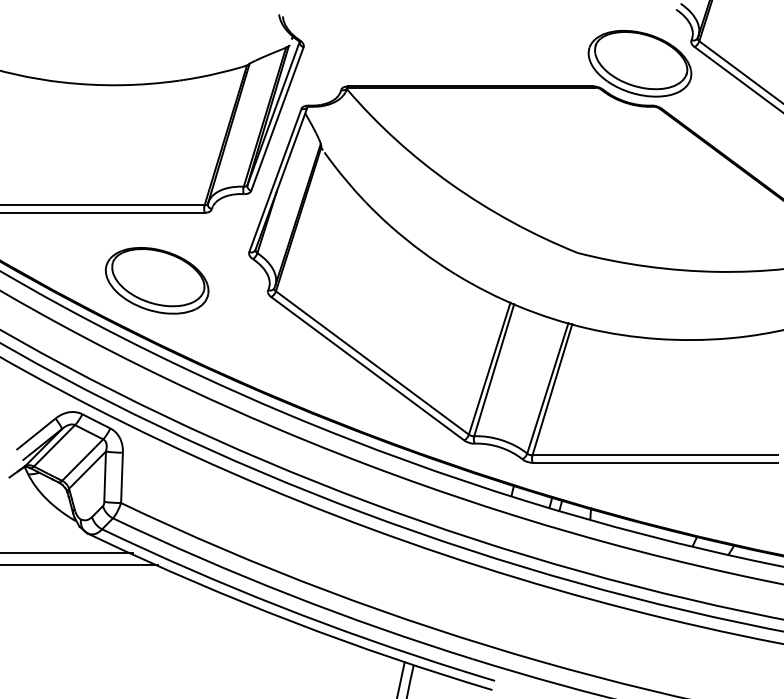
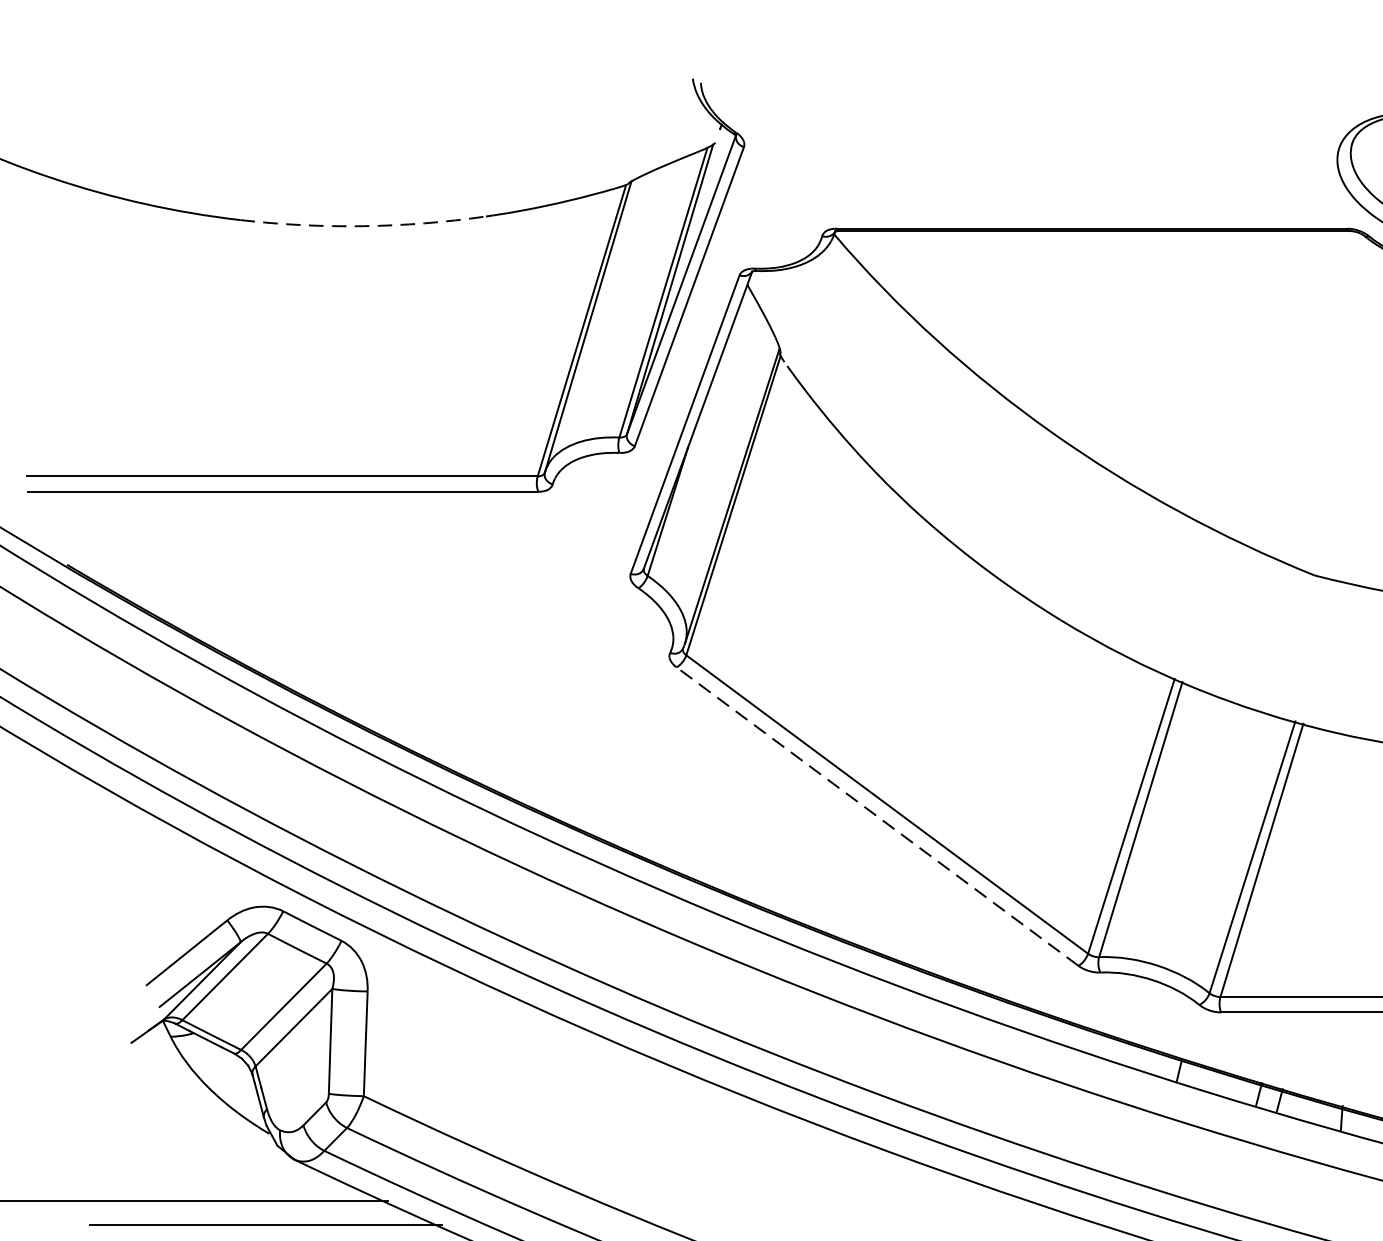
arc: (120, 85) -> (362, 226), solid -> dashed
part: (156, 280) -> (437, 632), removed
line: (367, 368) -> (876, 816), solid -> dashed

